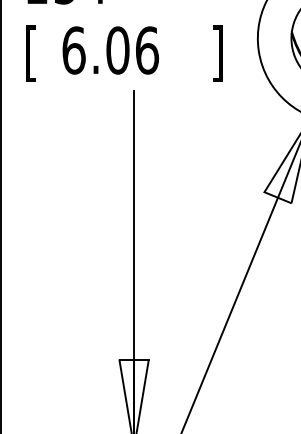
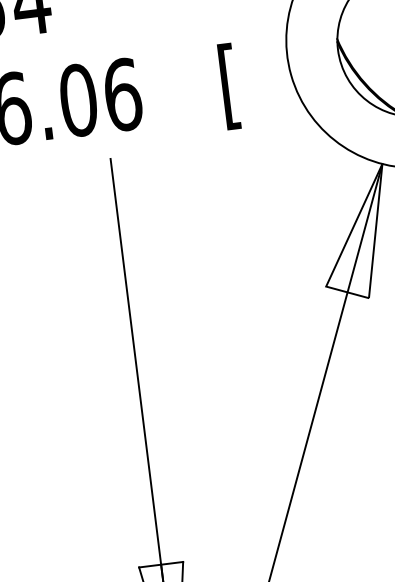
text: (217, 53) -> (229, 86), ] -> [

